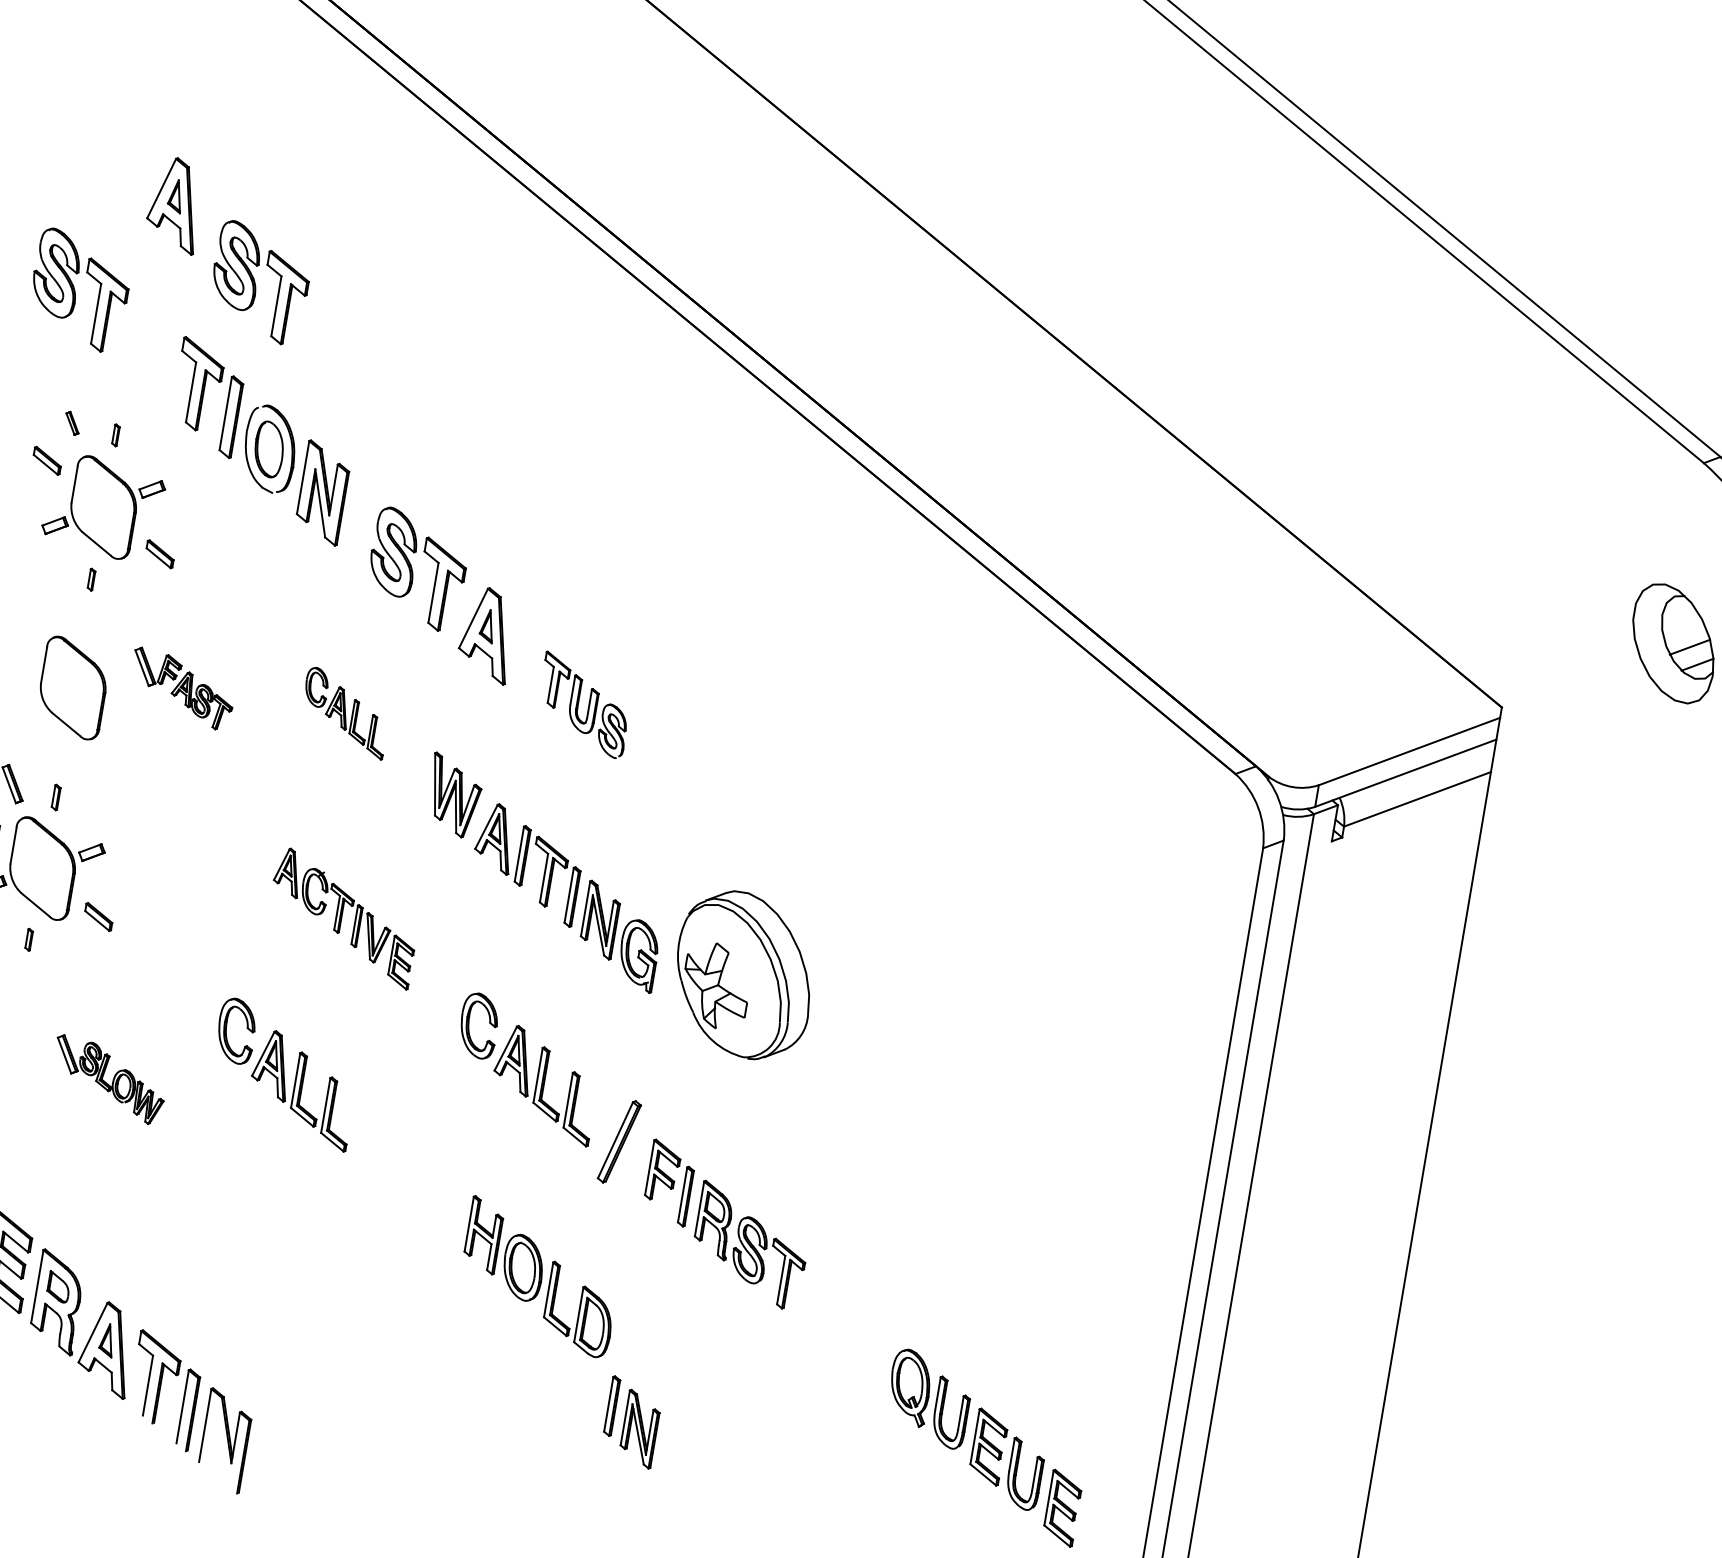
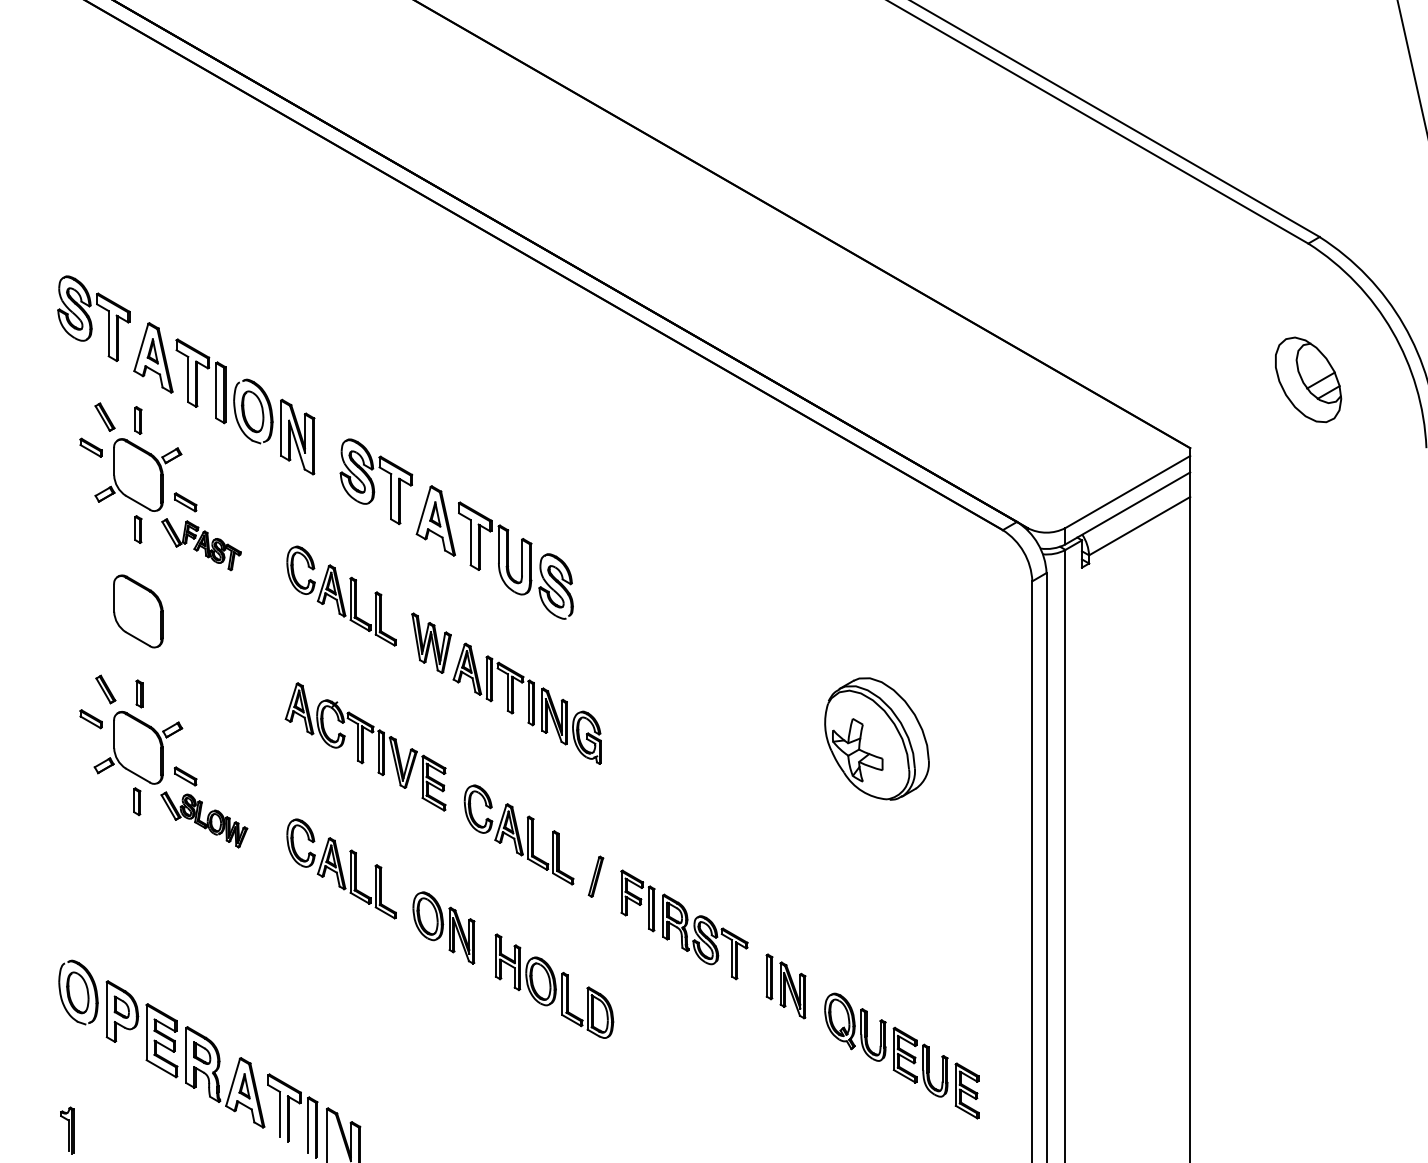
part: (175, 204) -> (153, 357), moved
part: (260, 282) -> (225, 290), removed
part: (71, 422) -> (104, 416), size x1.67
part: (116, 435) -> (138, 420), size x1.67
part: (91, 579) -> (138, 529), size x1.67
part: (182, 688) -> (201, 544), moved
part: (583, 705) -> (515, 560), size x1.67
part: (345, 712) -> (341, 595), size x1.67
part: (56, 796) -> (139, 693), size x1.43
part: (343, 917) -> (365, 746), size x1.43
part: (29, 939) -> (137, 801), size x1.67
part: (743, 974) -> (876, 738), moved
part: (109, 1079) -> (204, 819), moved
part: (618, 1141) -> (595, 876), size x0.62
part: (406, 1174) -> (443, 927), added
part: (631, 1422) -> (785, 986), moved

